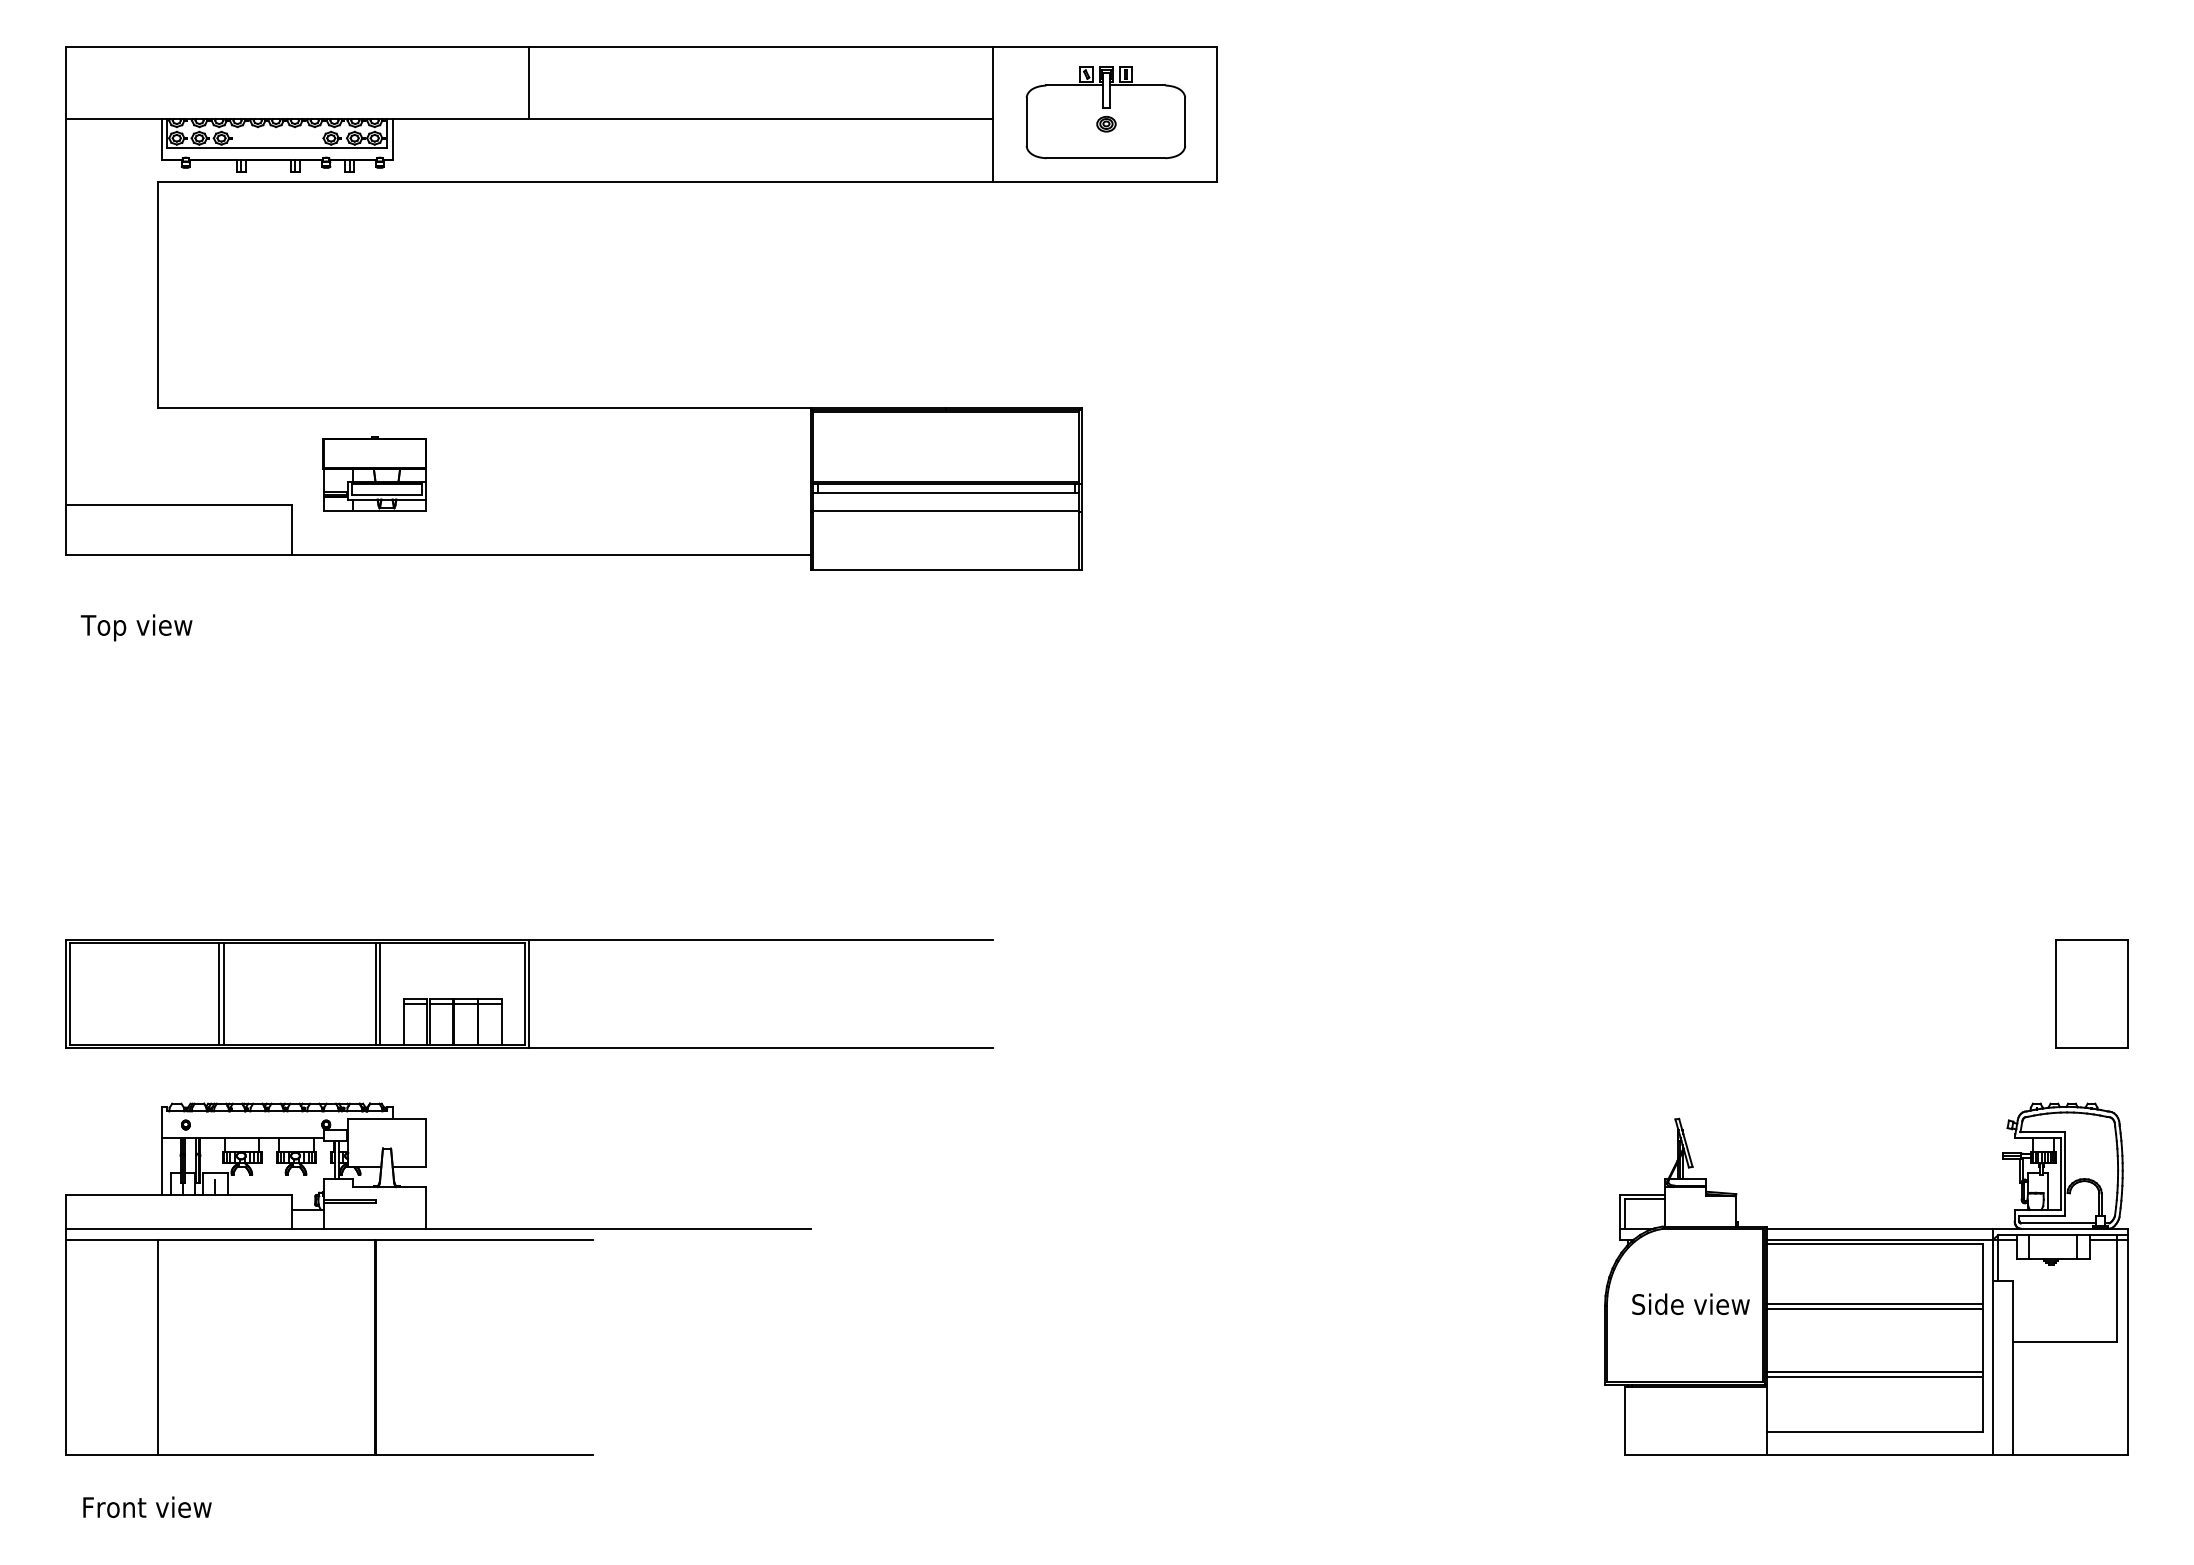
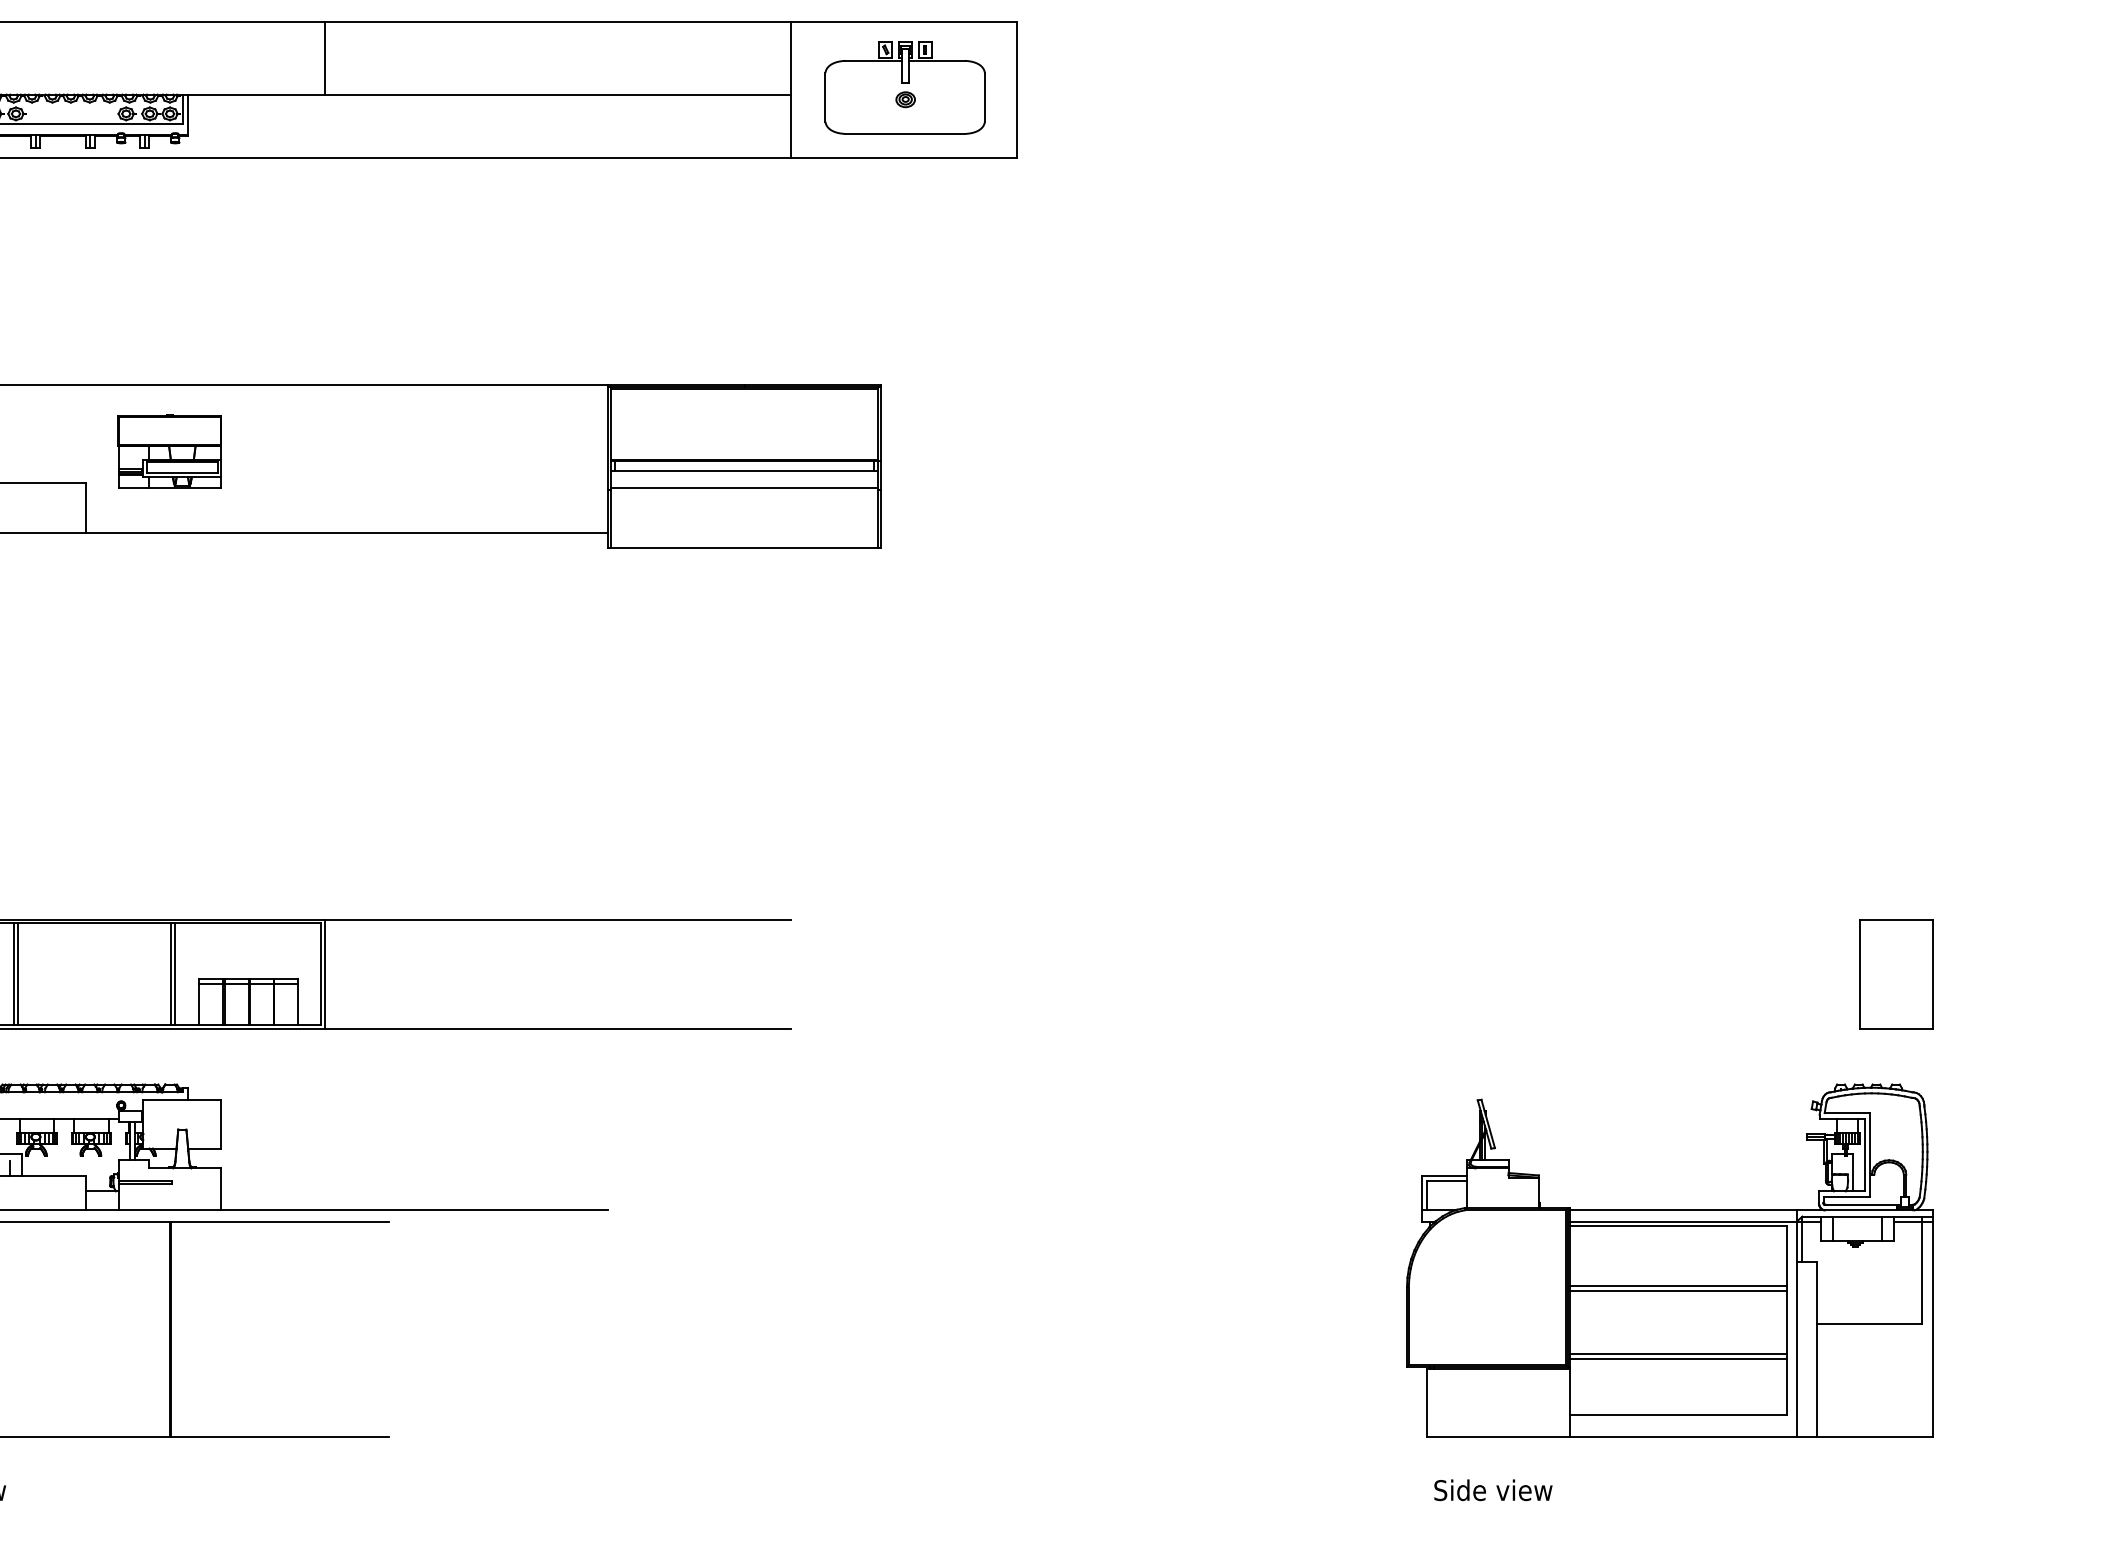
text: (1690, 1303) -> (1492, 1489), moved

